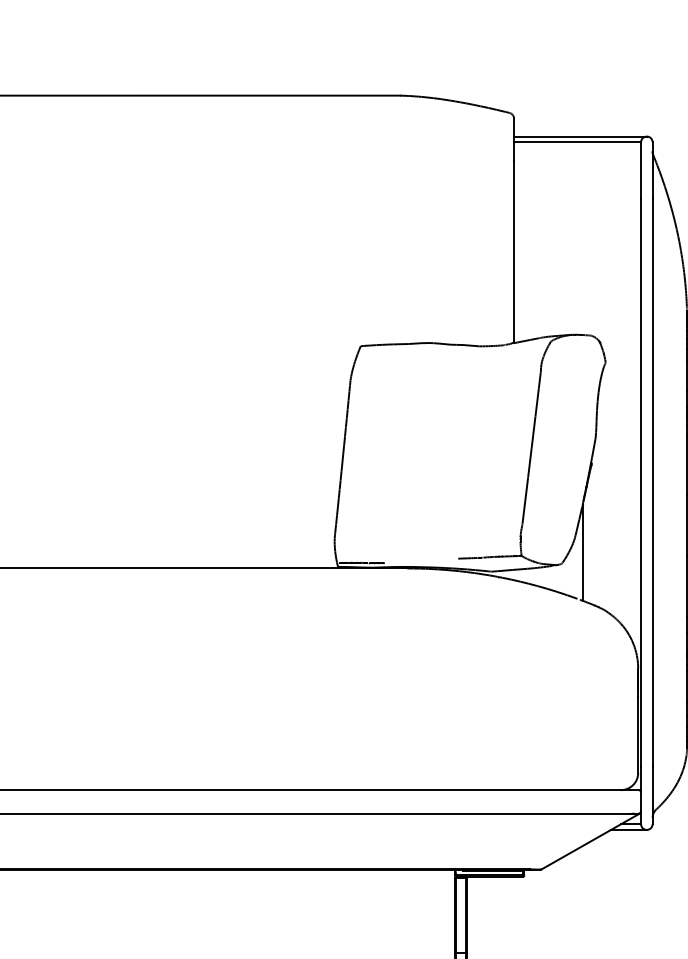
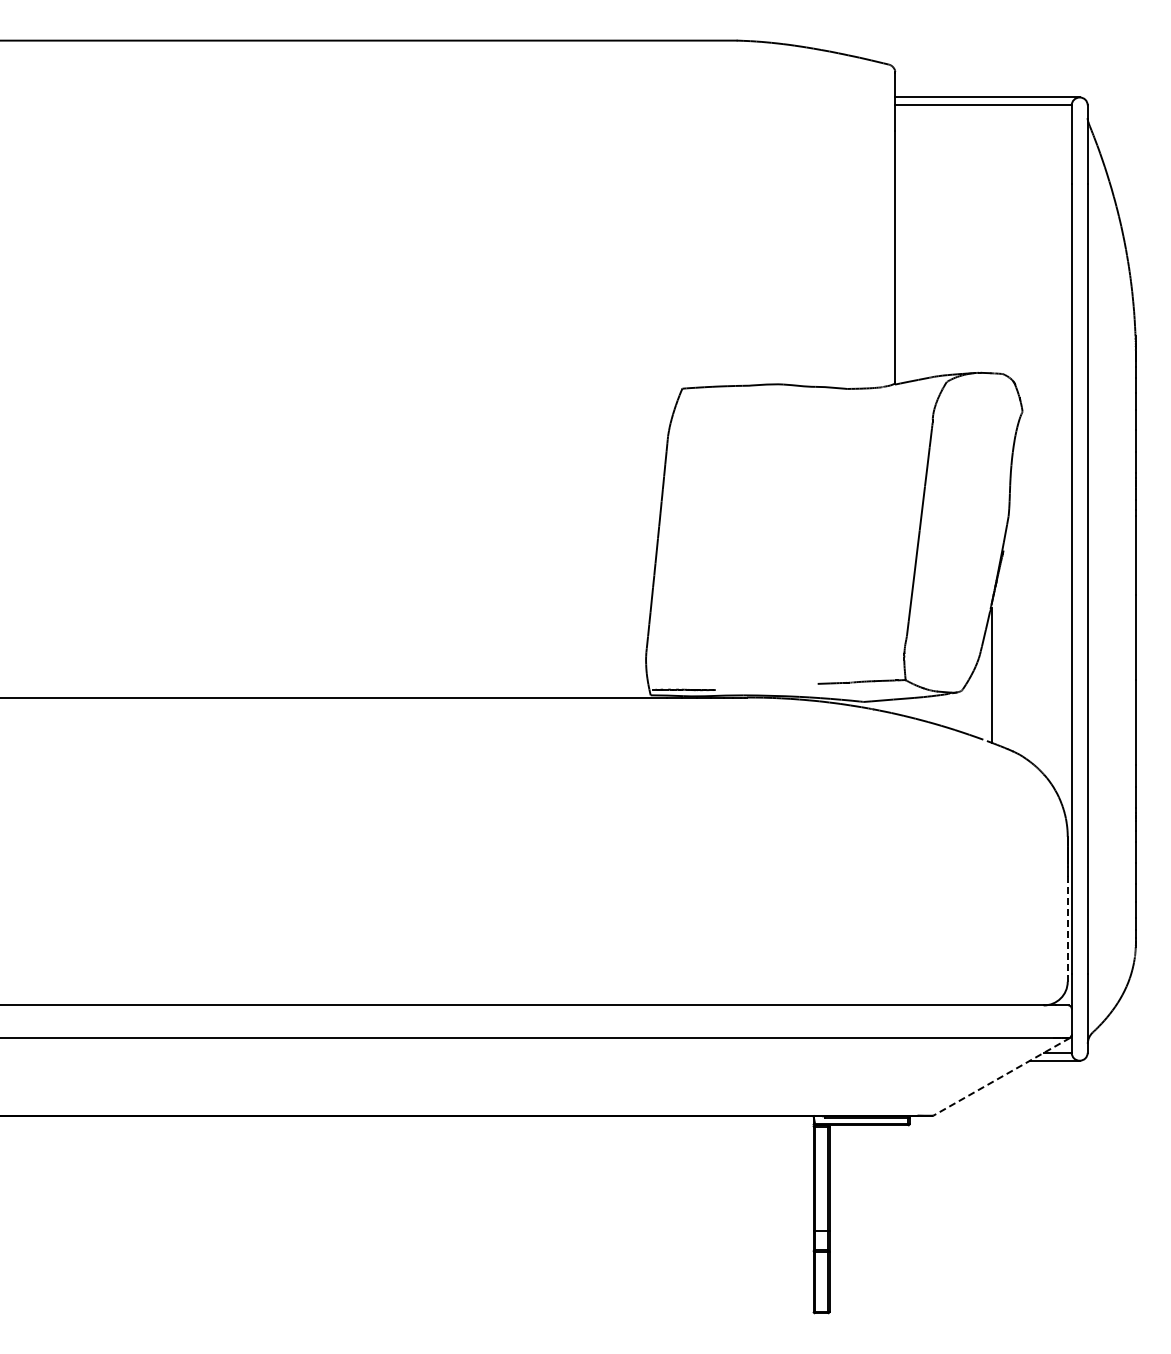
line: (638, 735) -> (1067, 929), solid -> dashed
line: (590, 841) -> (1001, 1076), solid -> dashed

